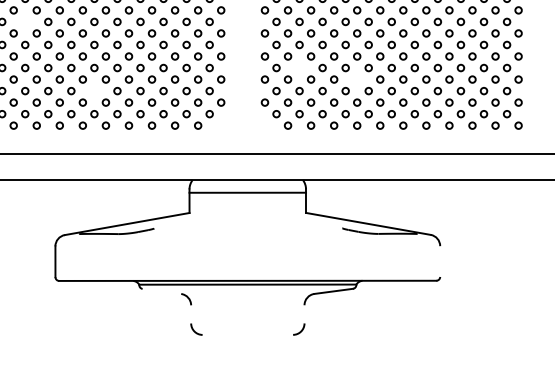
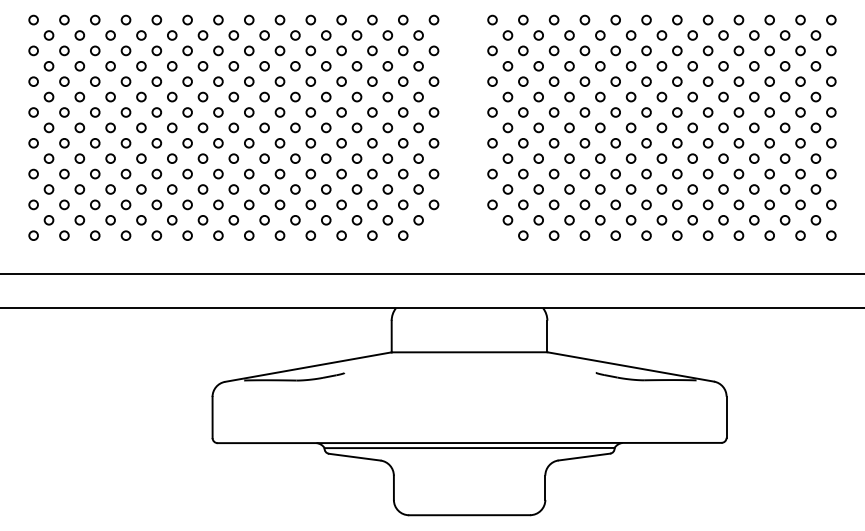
circle: (25, 21) -> (172, 96), added
circle: (299, 67) -> (538, 158), added
circle: (357, 79) -> (615, 173), added
circle: (94, 91) -> (264, 189), added
line: (247, 192) -> (469, 352), moved
line: (440, 261) -> (726, 416), added
line: (161, 290) -> (354, 456), added
line: (190, 314) -> (393, 487), added
line: (304, 314) -> (545, 487), added
line: (247, 335) -> (469, 515), added

